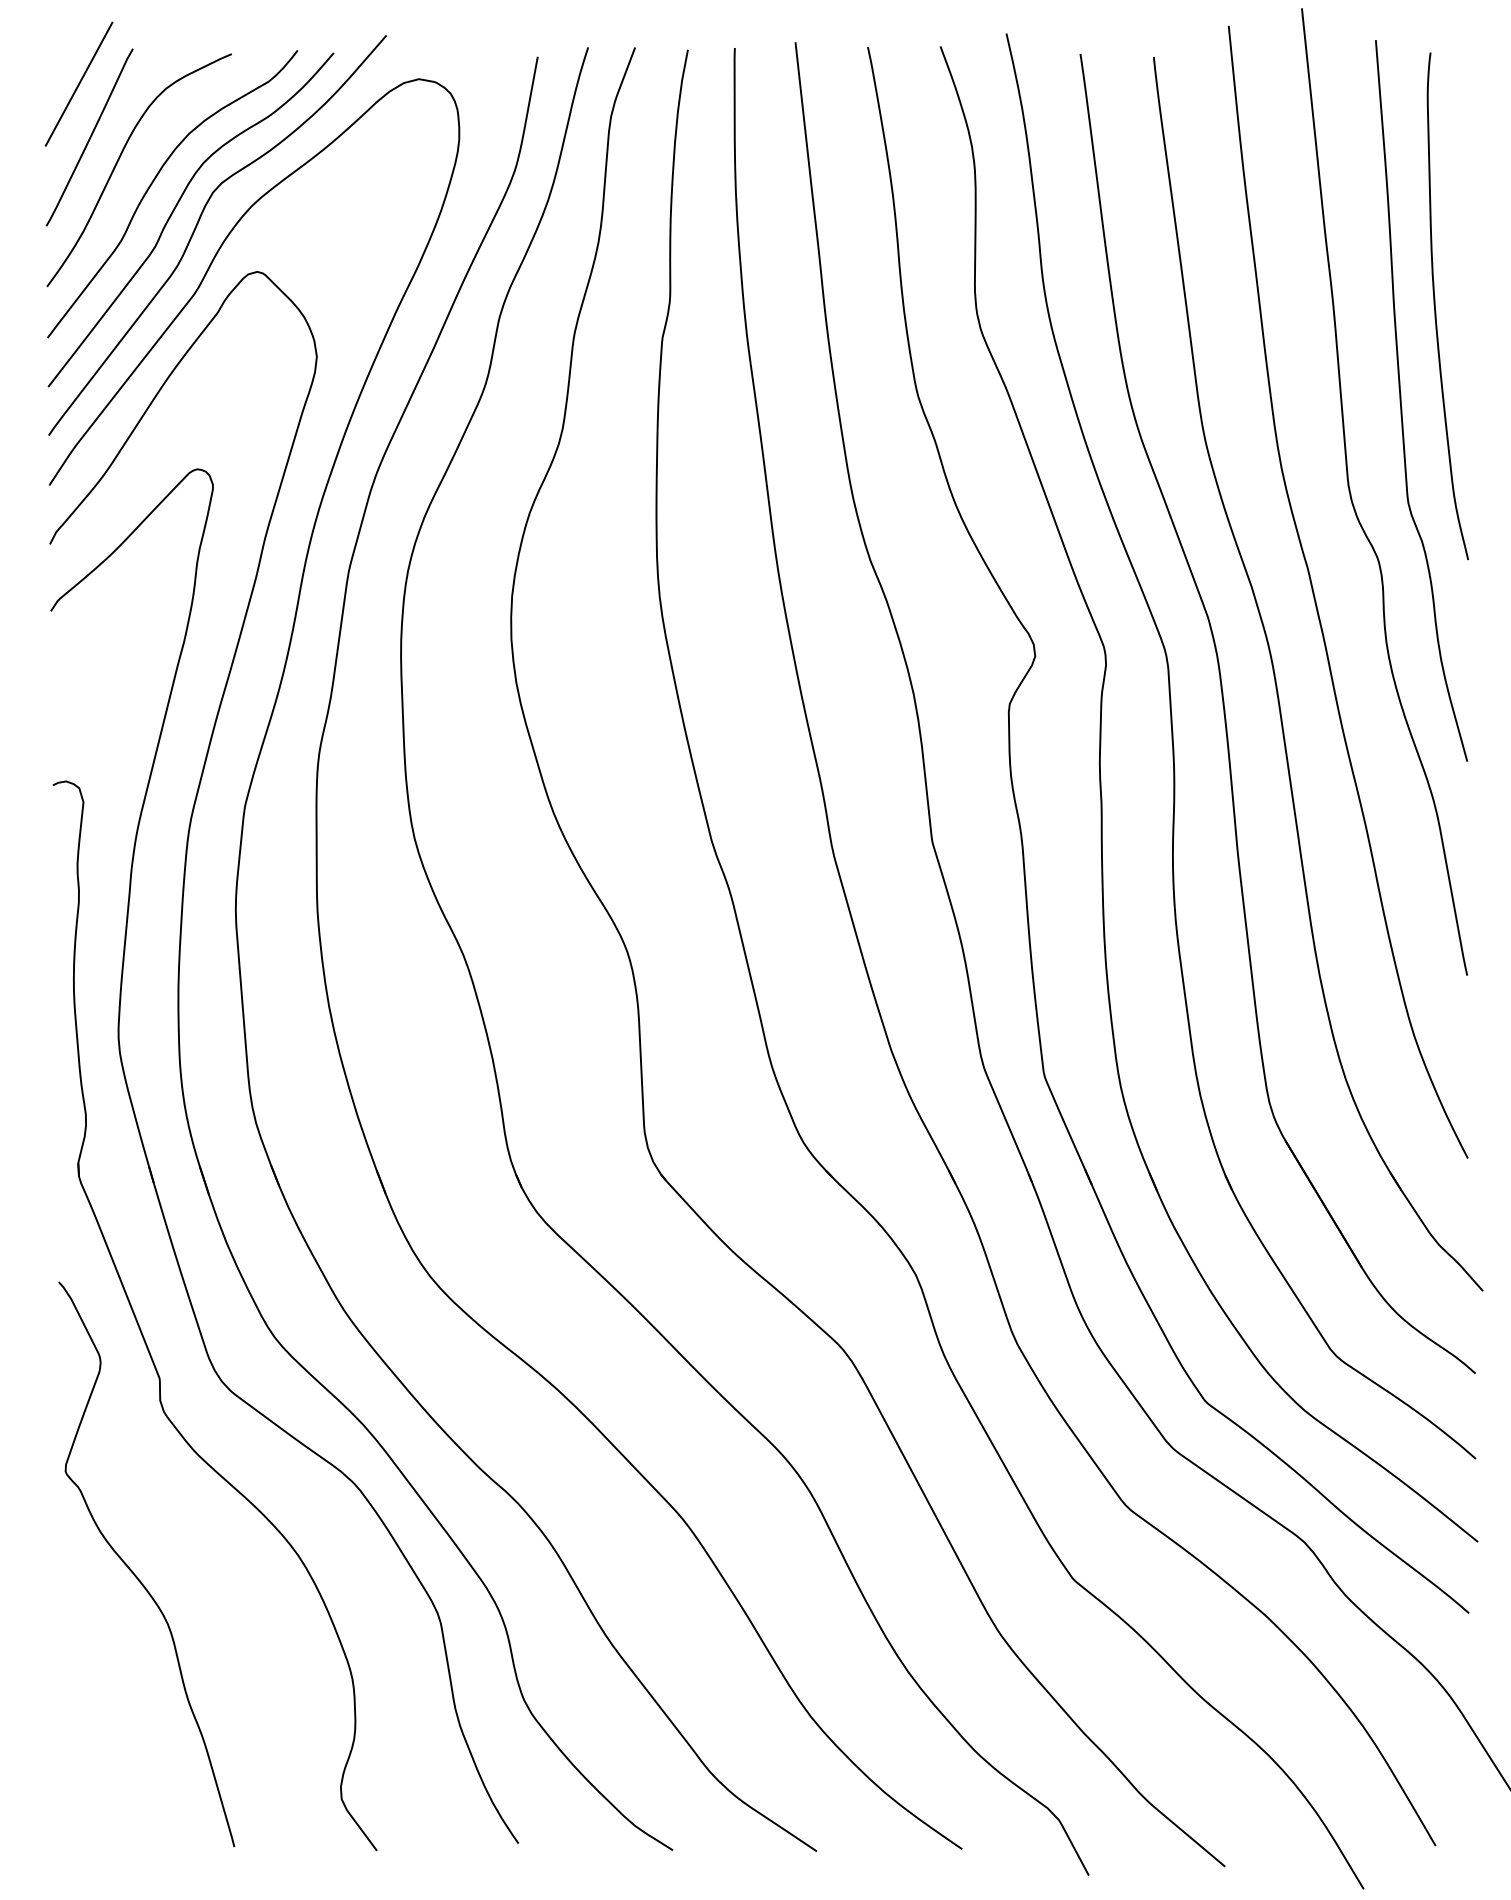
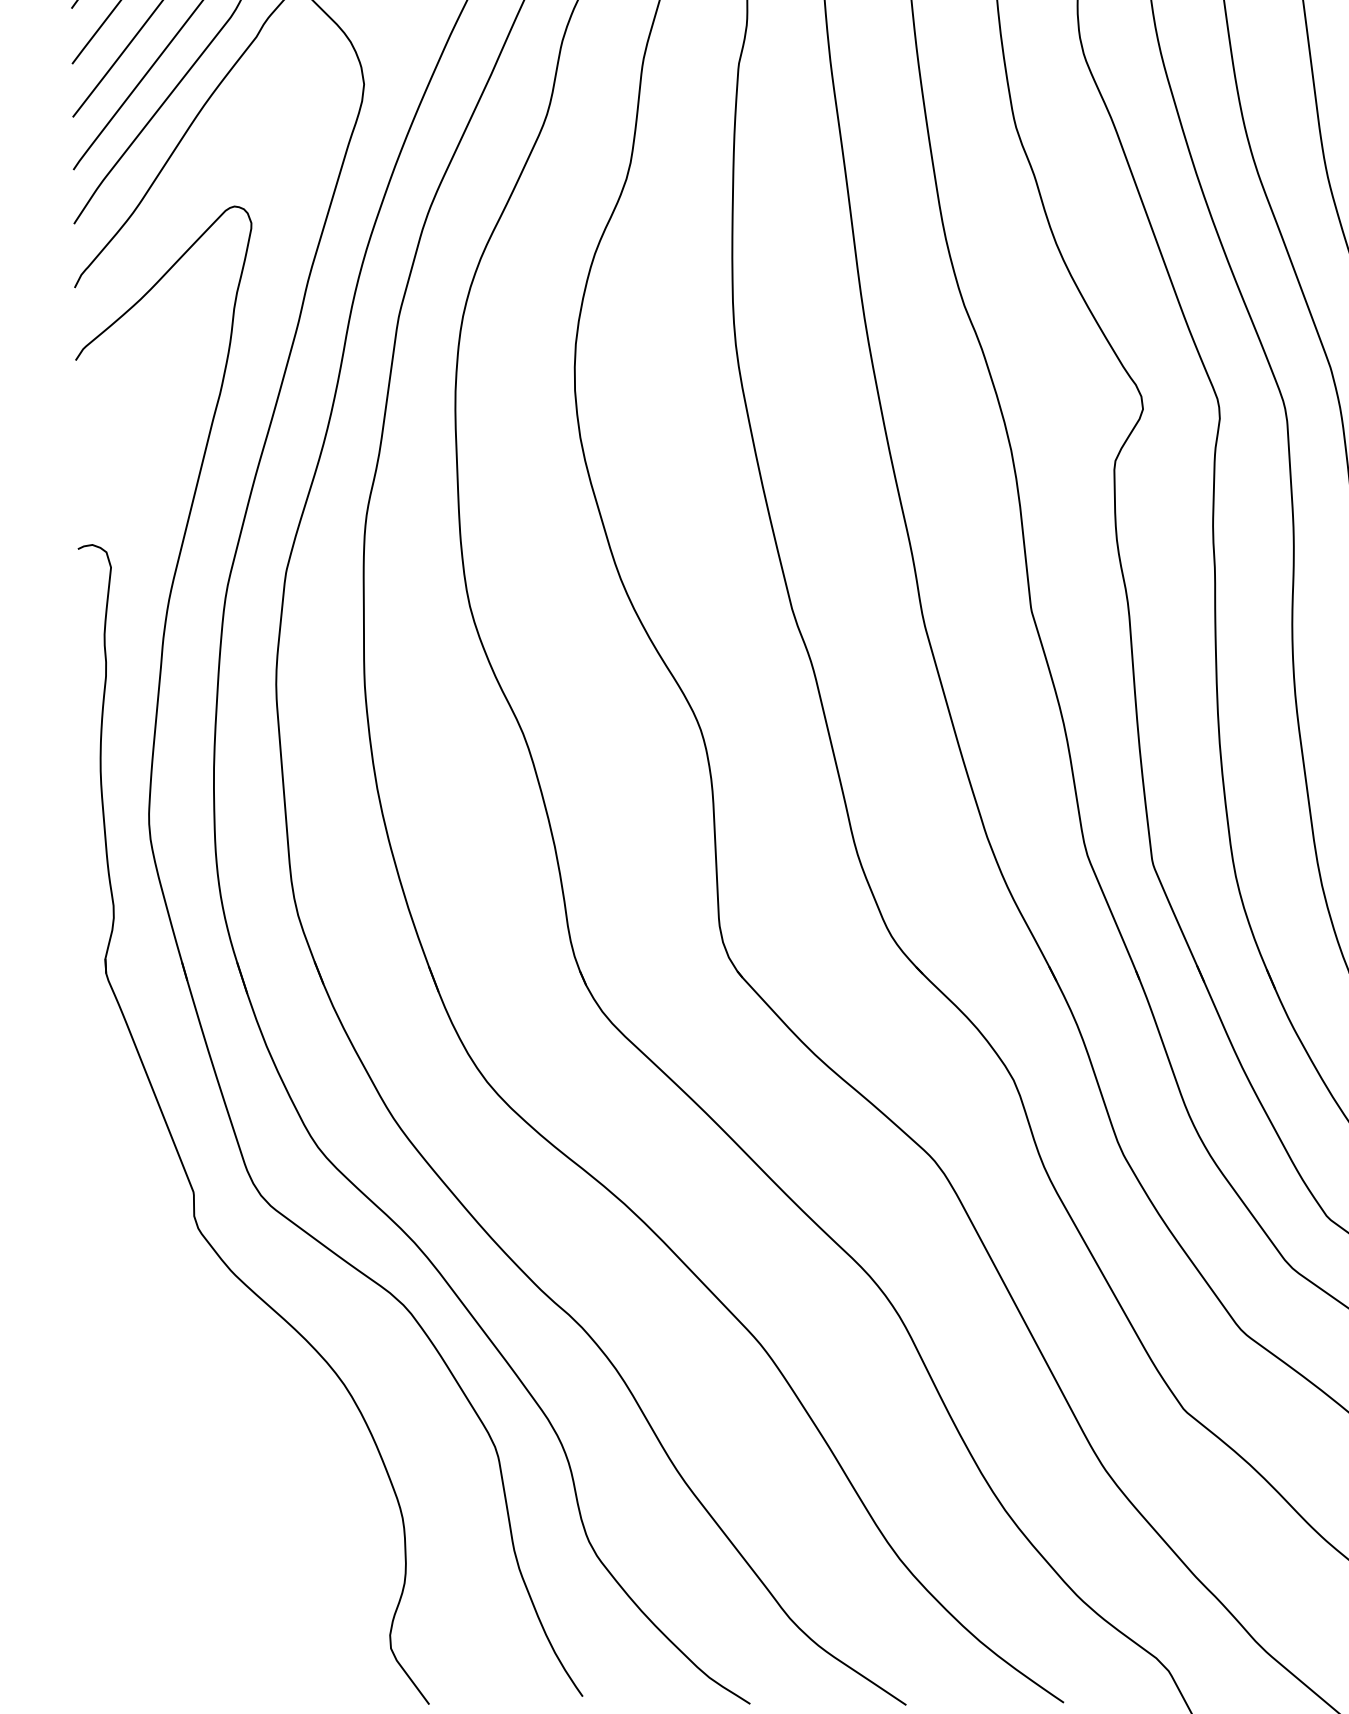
curve: (133, 1571) -> (165, 1401), removed

